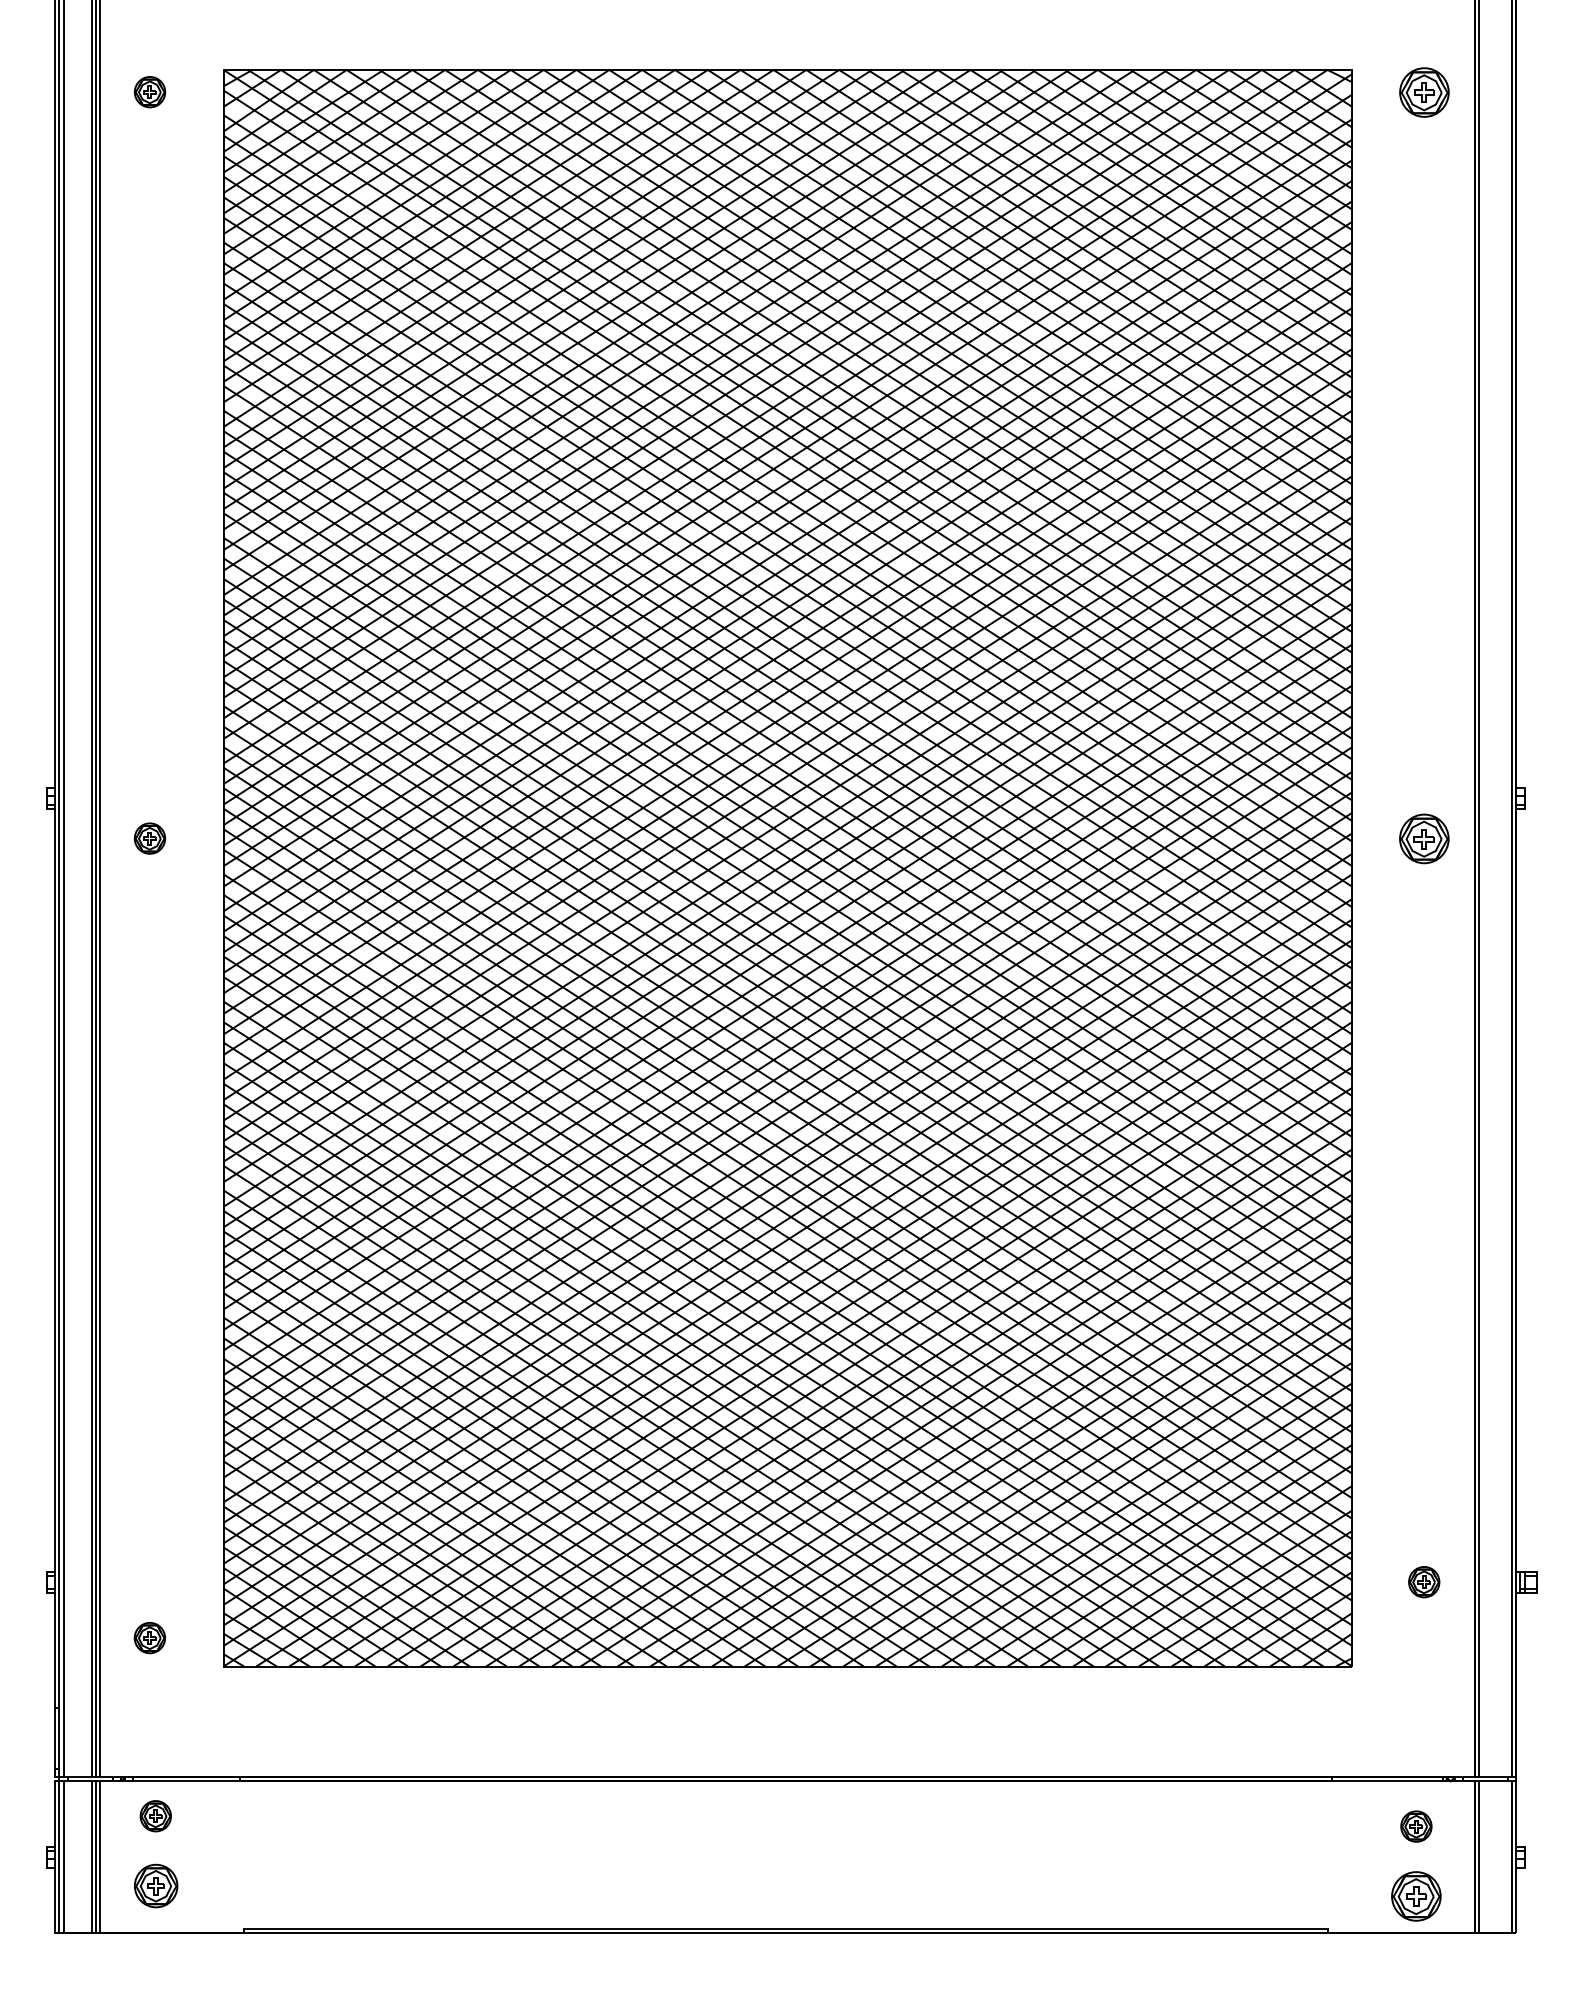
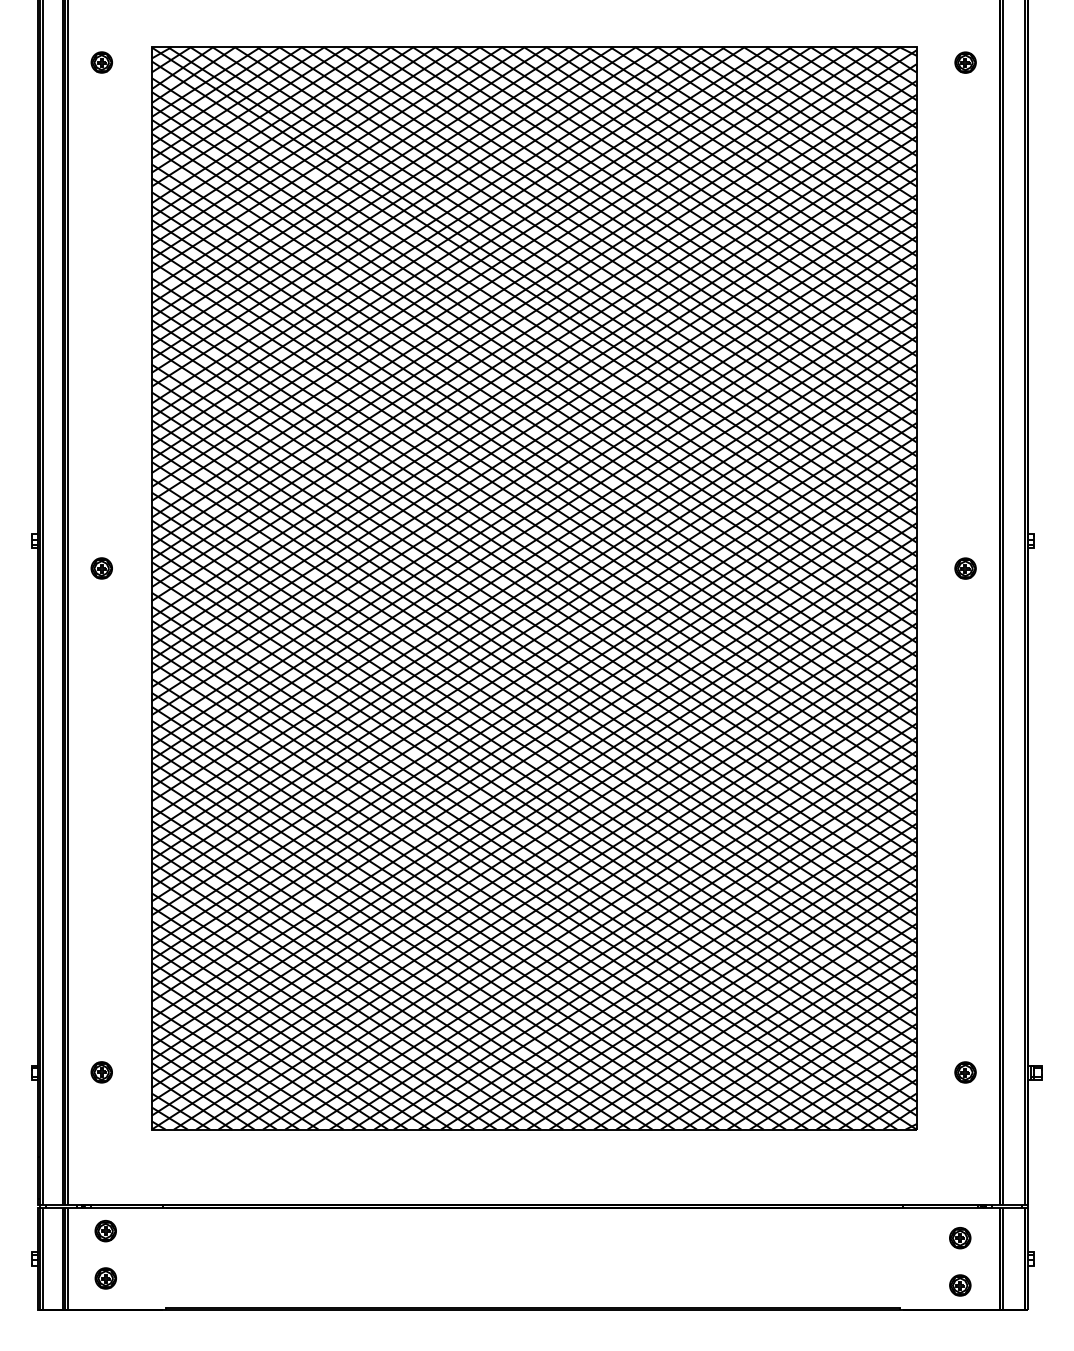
part: (1424, 92) -> (965, 62), size x0.62
part: (1424, 838) -> (965, 568), size x0.62
part: (149, 1638) -> (101, 1072), moved
part: (155, 1886) -> (105, 1278), size x0.71
part: (1416, 1896) -> (960, 1285), size x0.62

